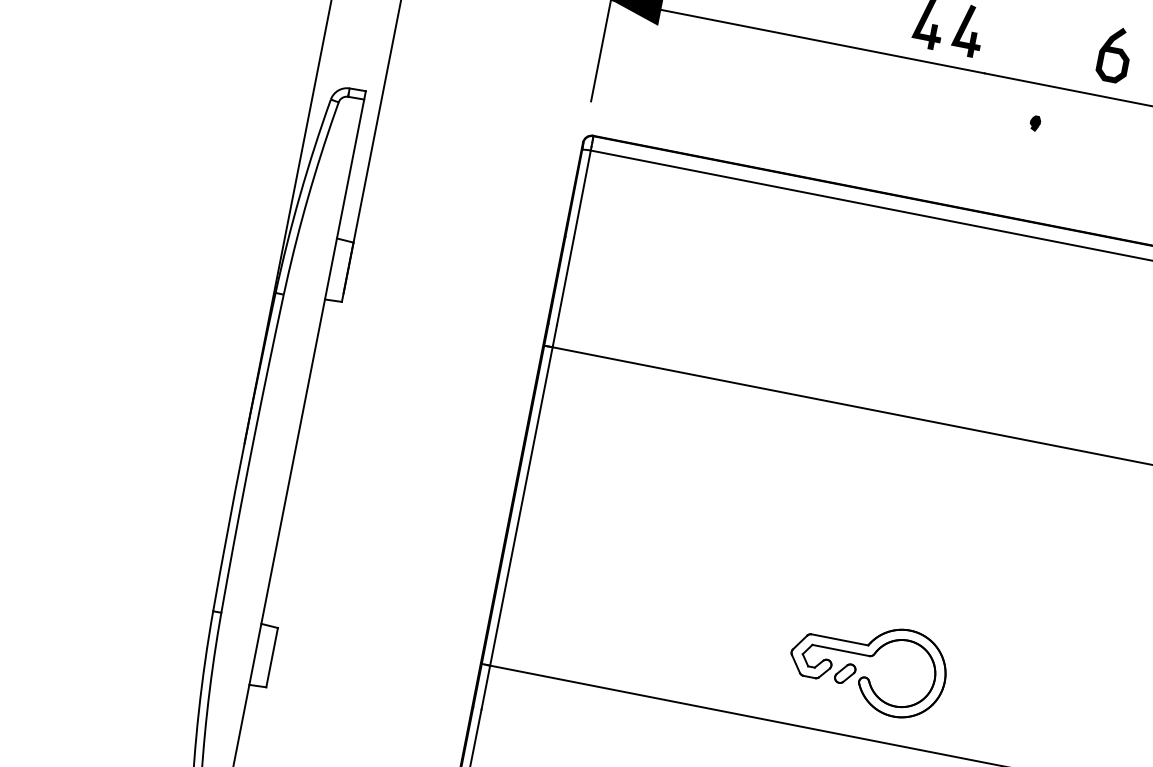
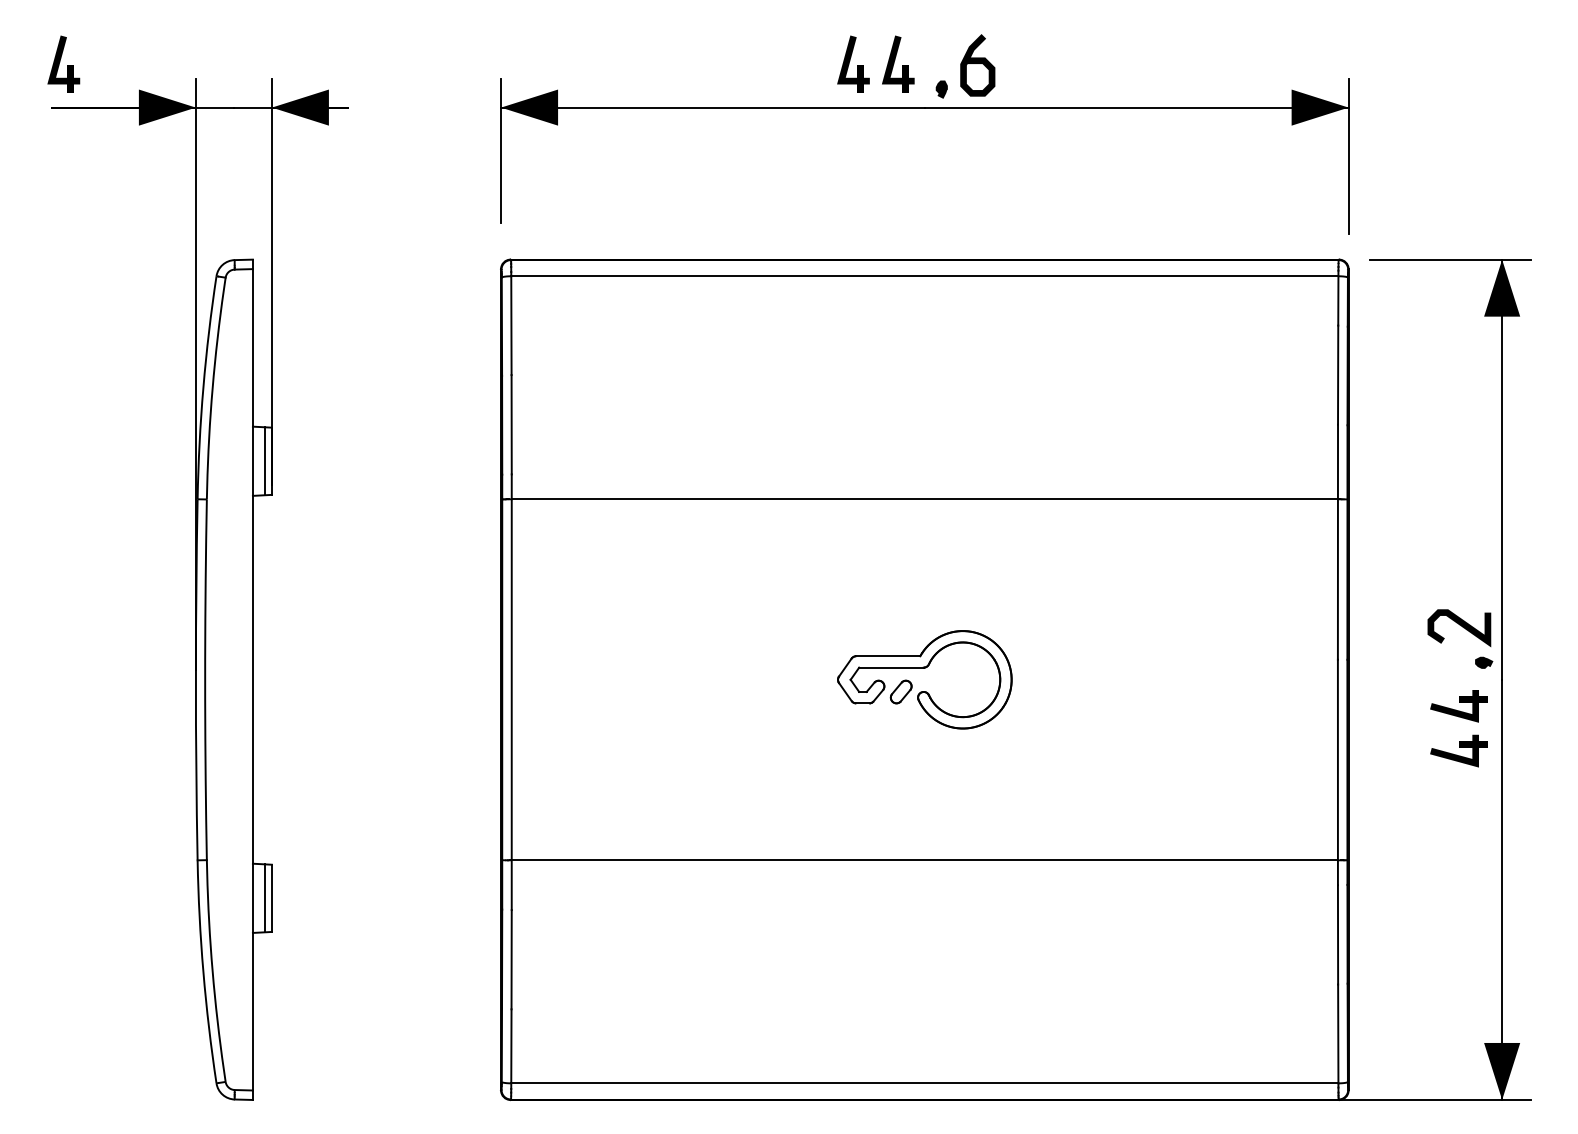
curve: (1114, 52) -> (977, 63), moved
part: (1034, 123) -> (941, 89), moved
line: (341, 271) -> (264, 461), added
line: (265, 656) -> (264, 898), added
part: (869, 656) -> (924, 668), moved

